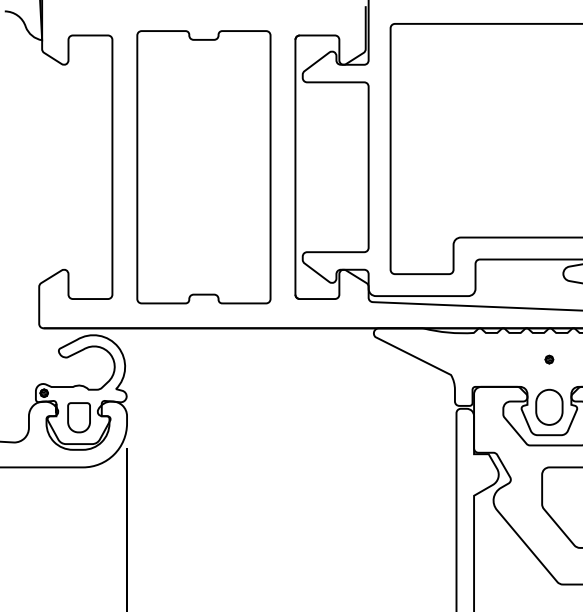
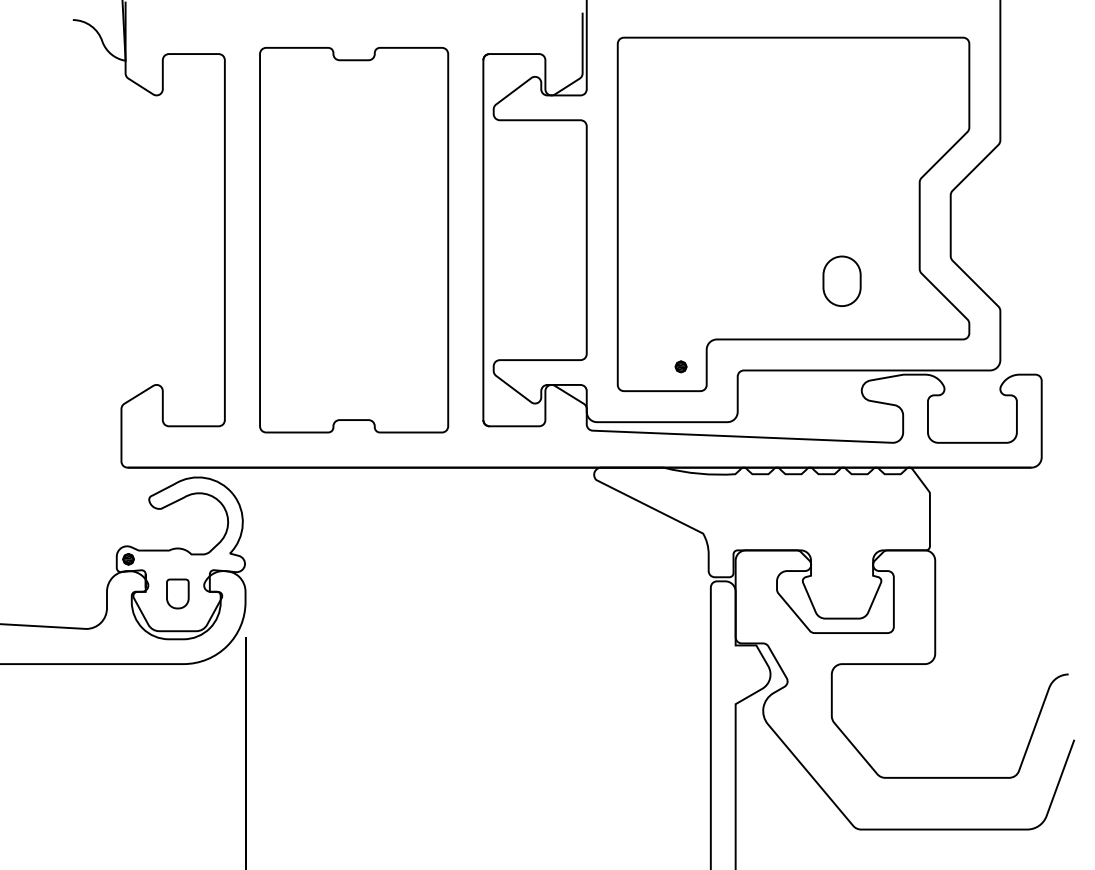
part: (548, 359) -> (680, 366), moved
part: (548, 406) -> (841, 280), moved
part: (78, 417) -> (177, 593), size x0.7

